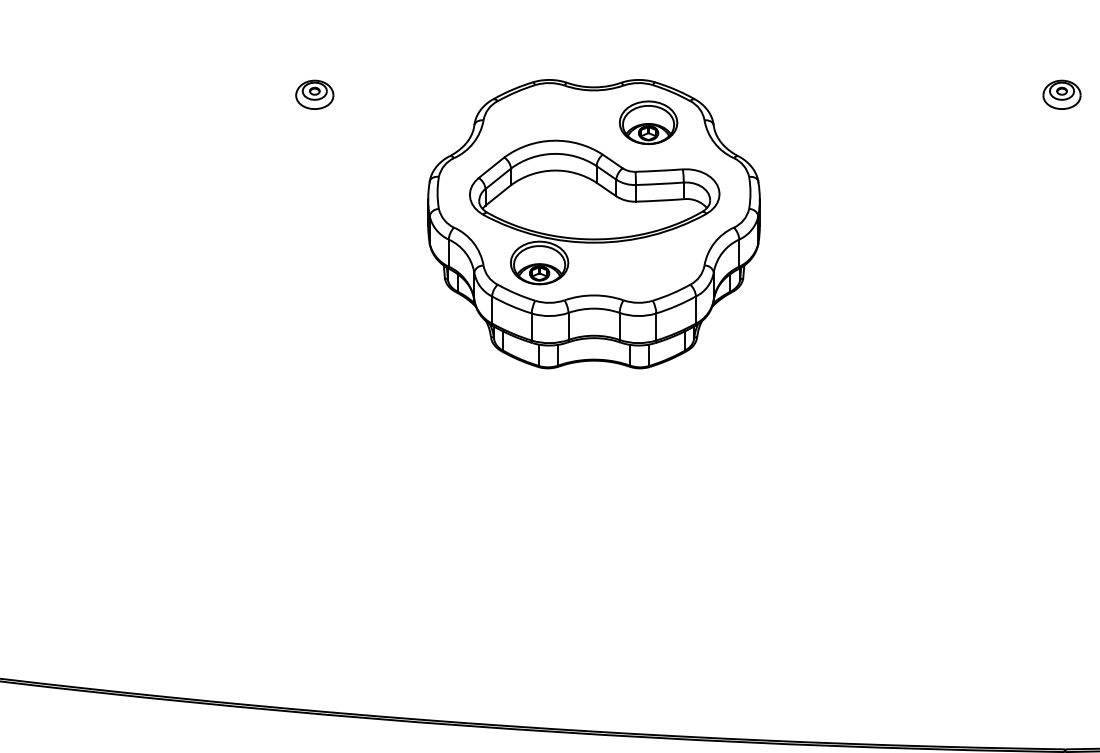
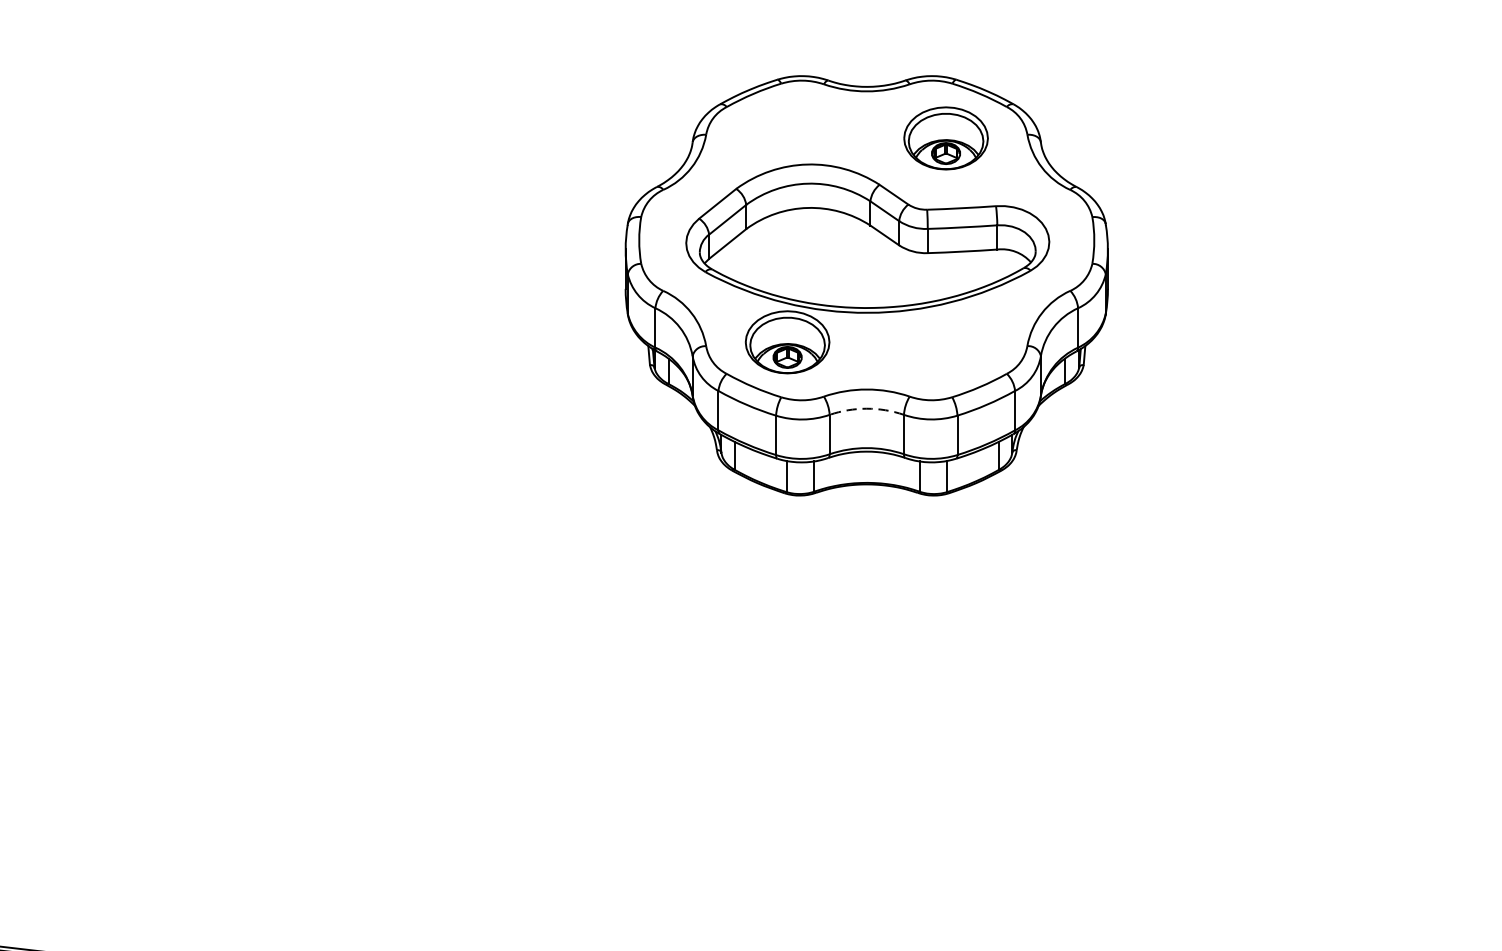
part: (314, 94) -> (460, 97), removed
arc: (594, 308) -> (867, 408), solid -> dashed

